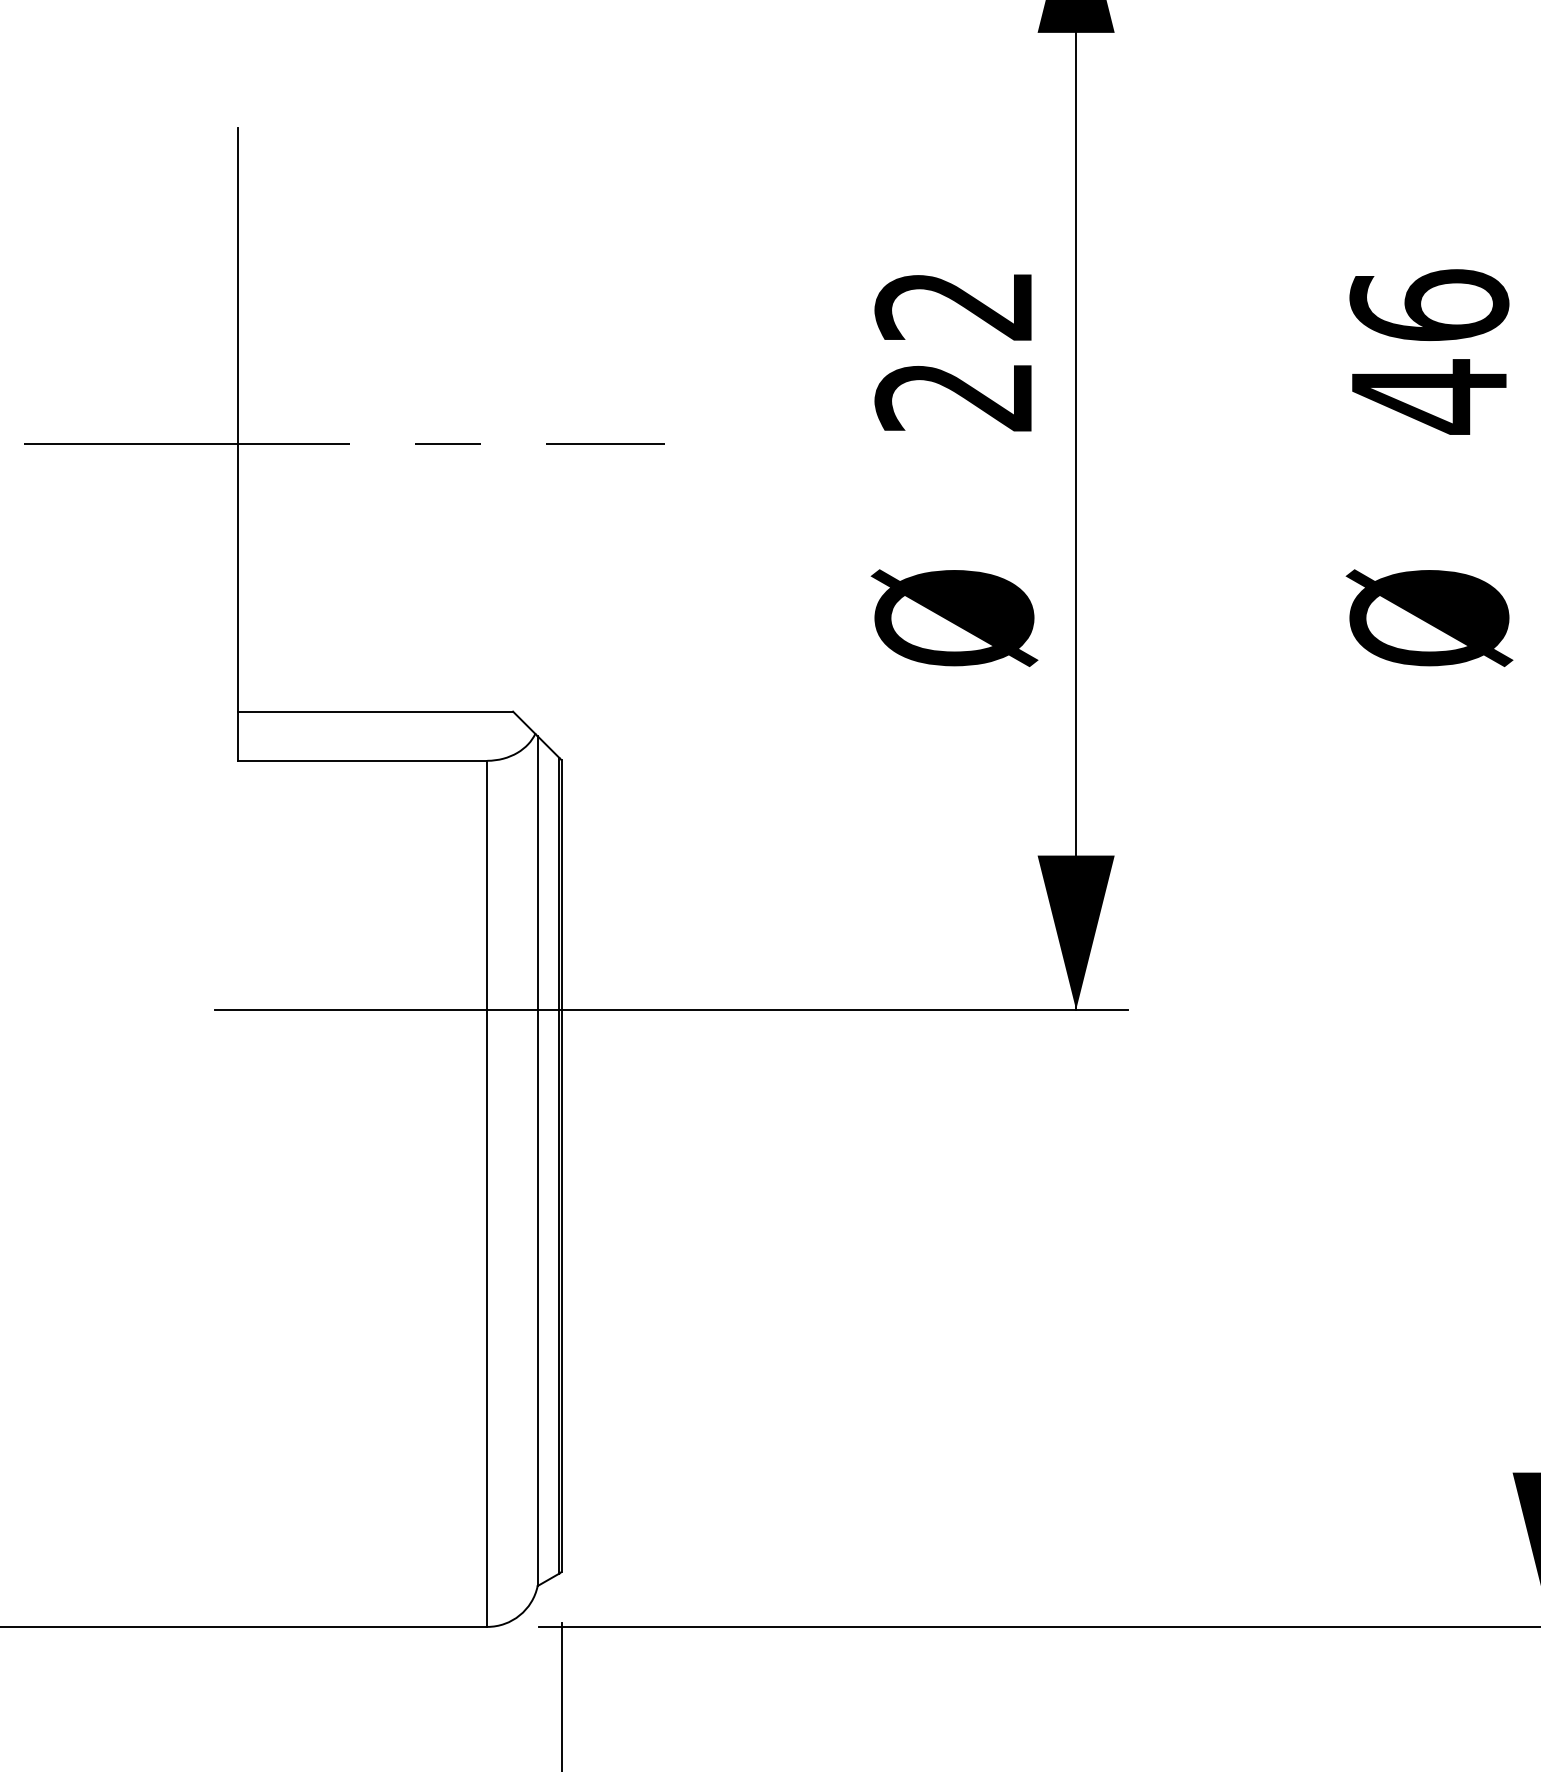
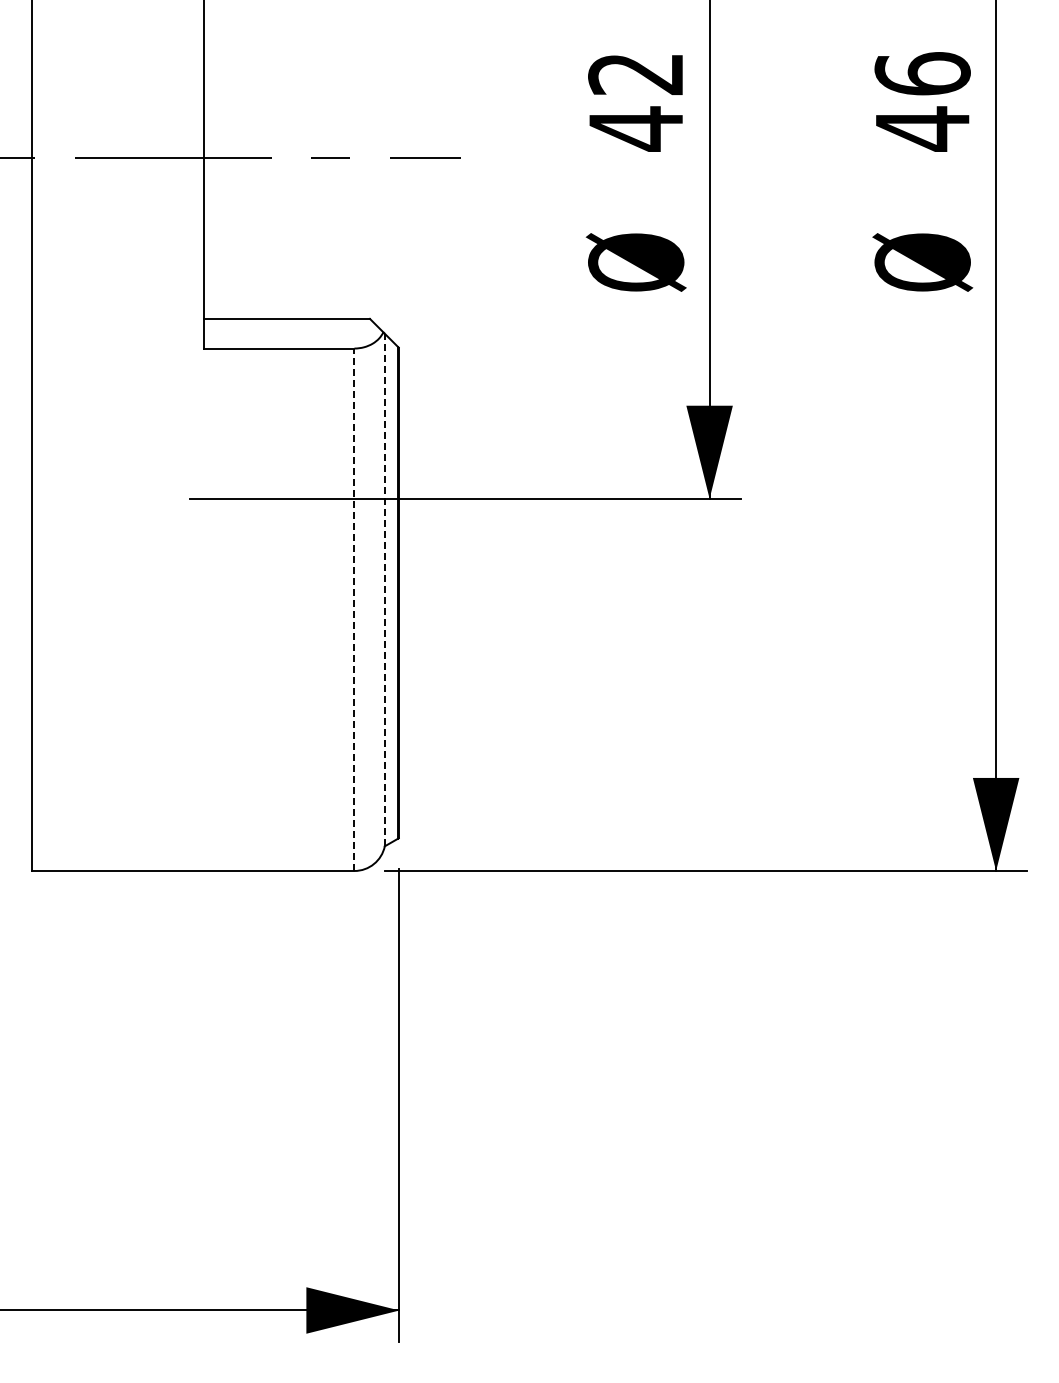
text: (953, 396) -> (635, 128), 22 -> 42
line: (537, 1160) -> (384, 589), solid -> dashed
line: (487, 1193) -> (354, 609), solid -> dashed

